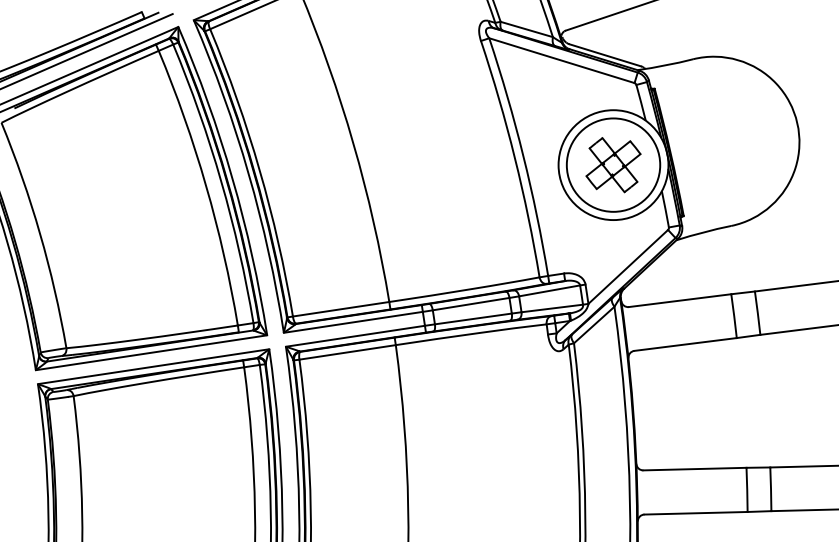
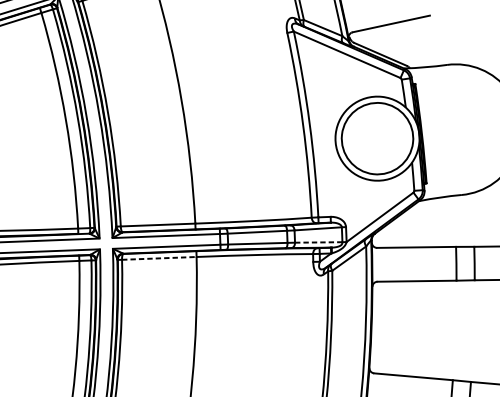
part: (613, 165) -> (377, 138), removed
line: (552, 308) -> (318, 242), solid -> dashed
line: (347, 352) -> (159, 258), solid -> dashed

